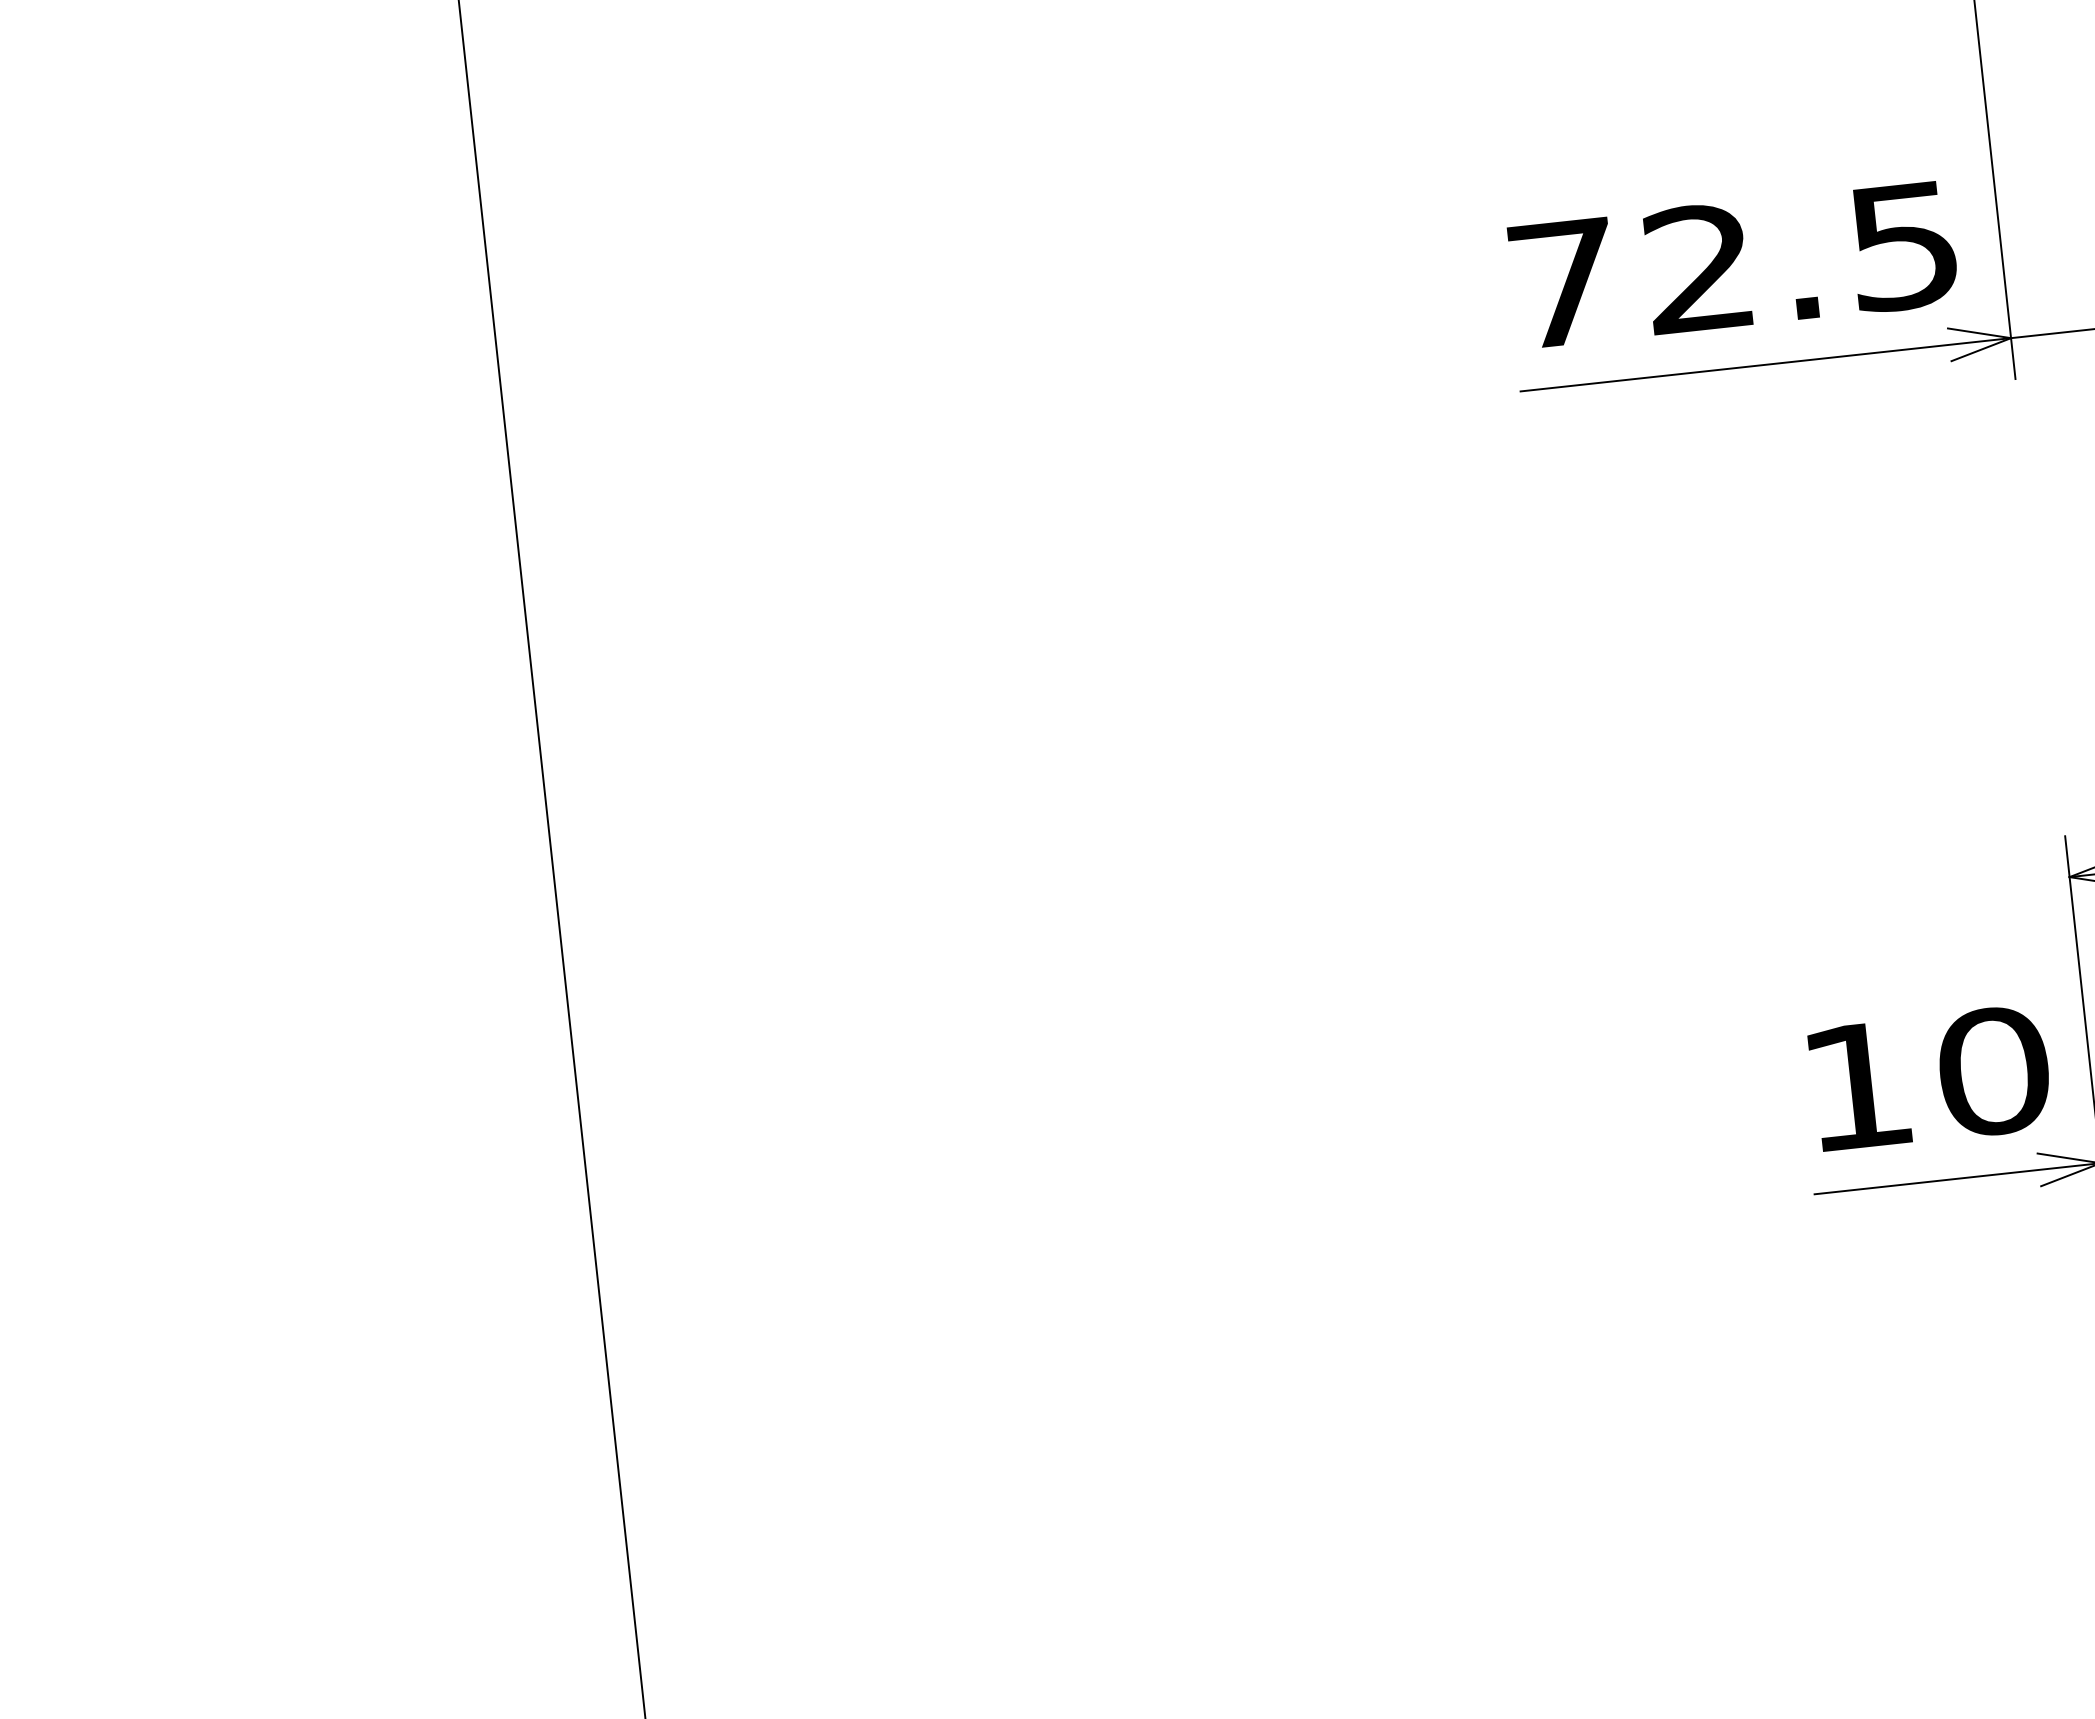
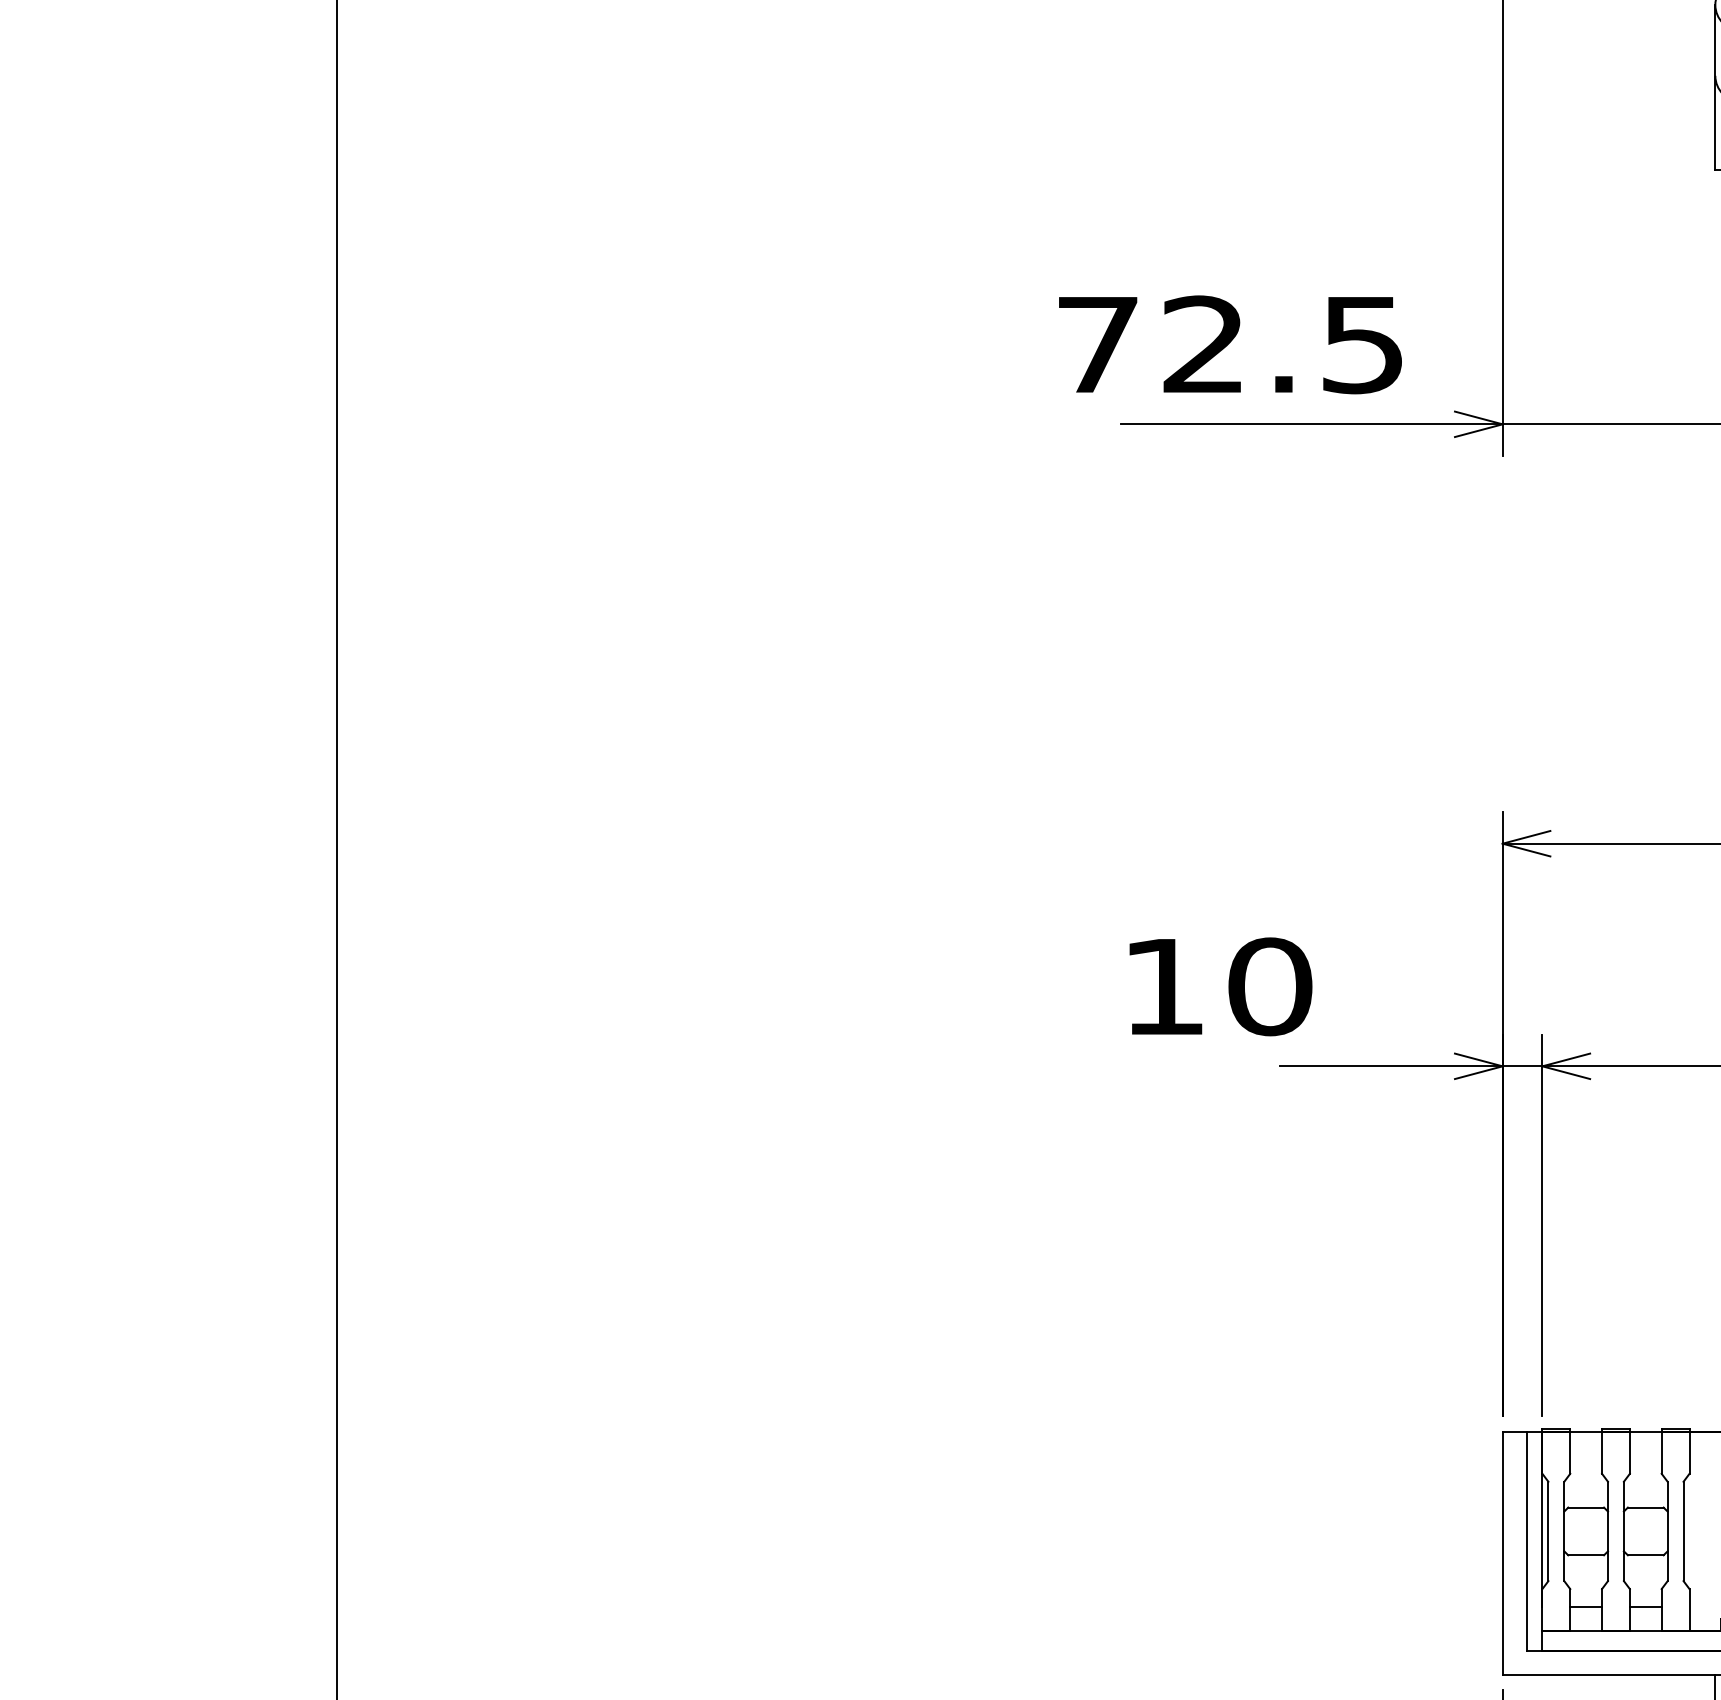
text: (1733, 264) -> (1230, 344), moved
text: (1929, 1077) -> (1220, 986), moved

